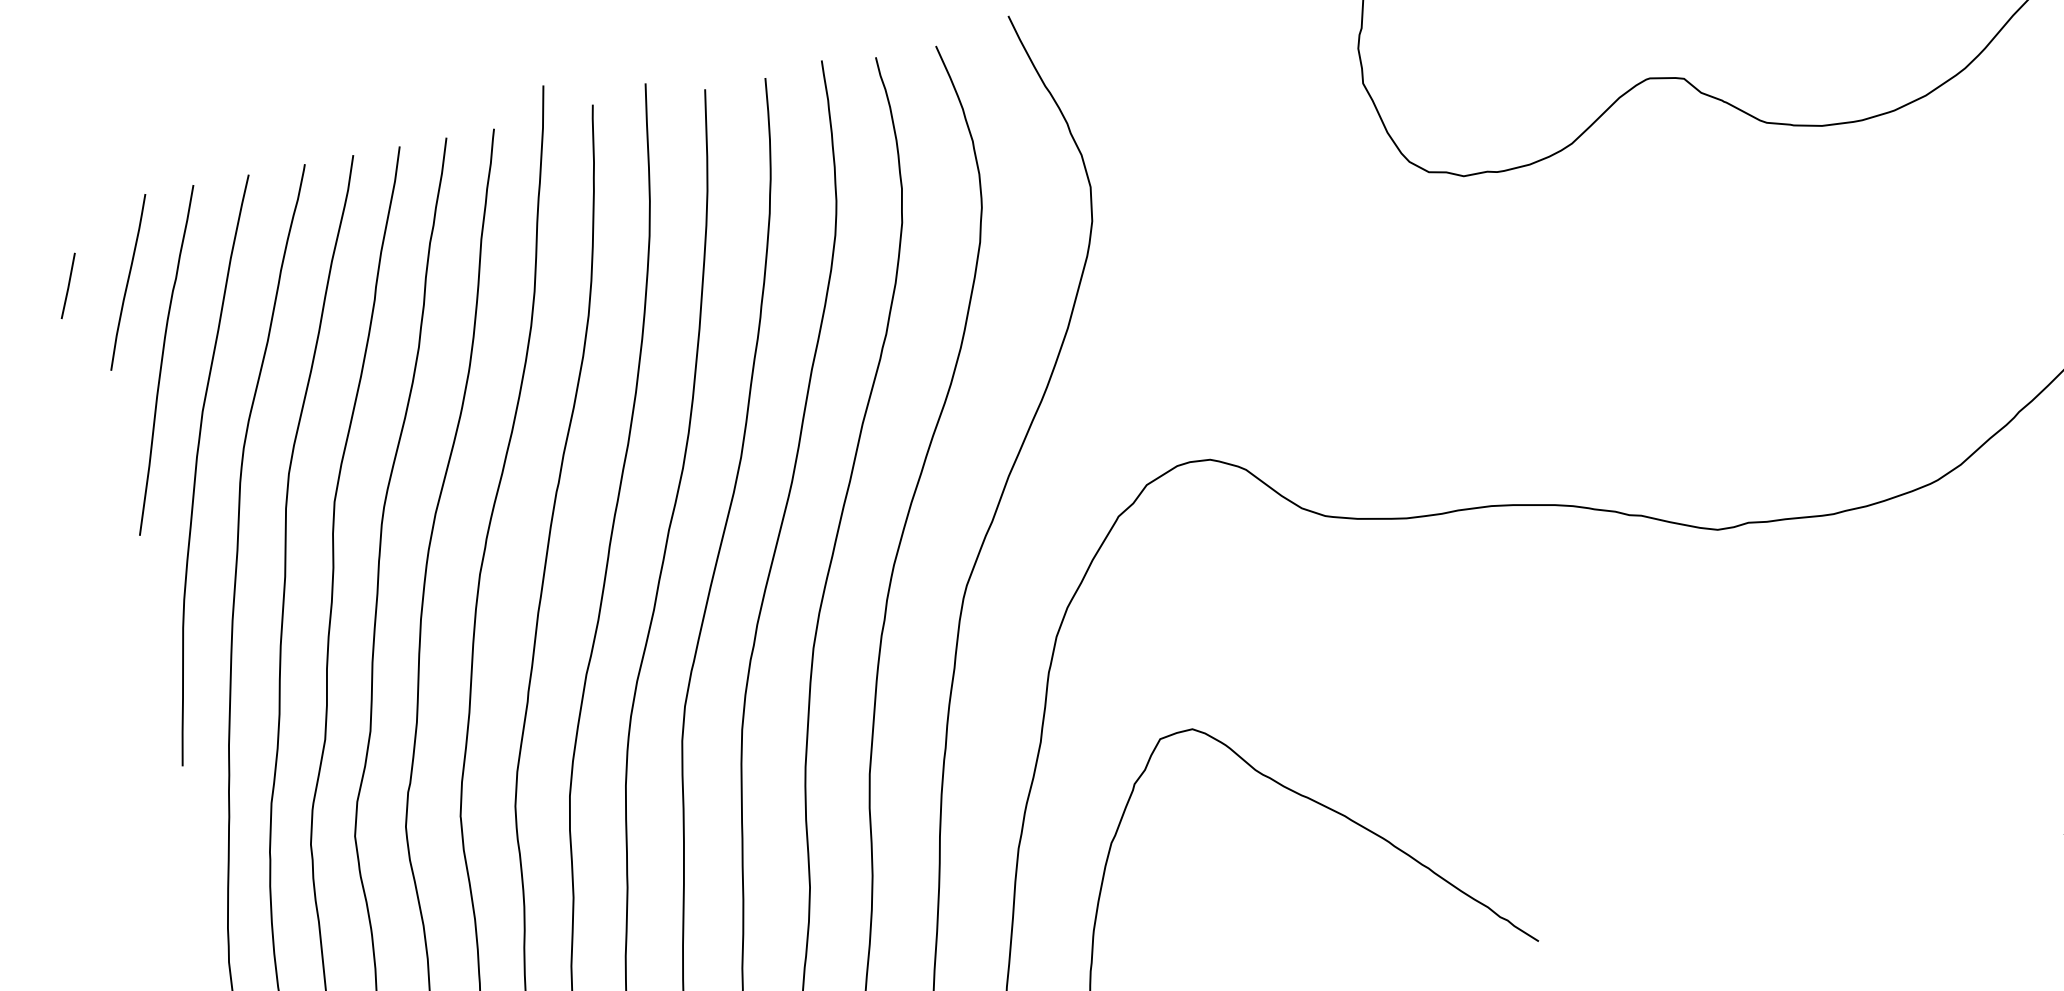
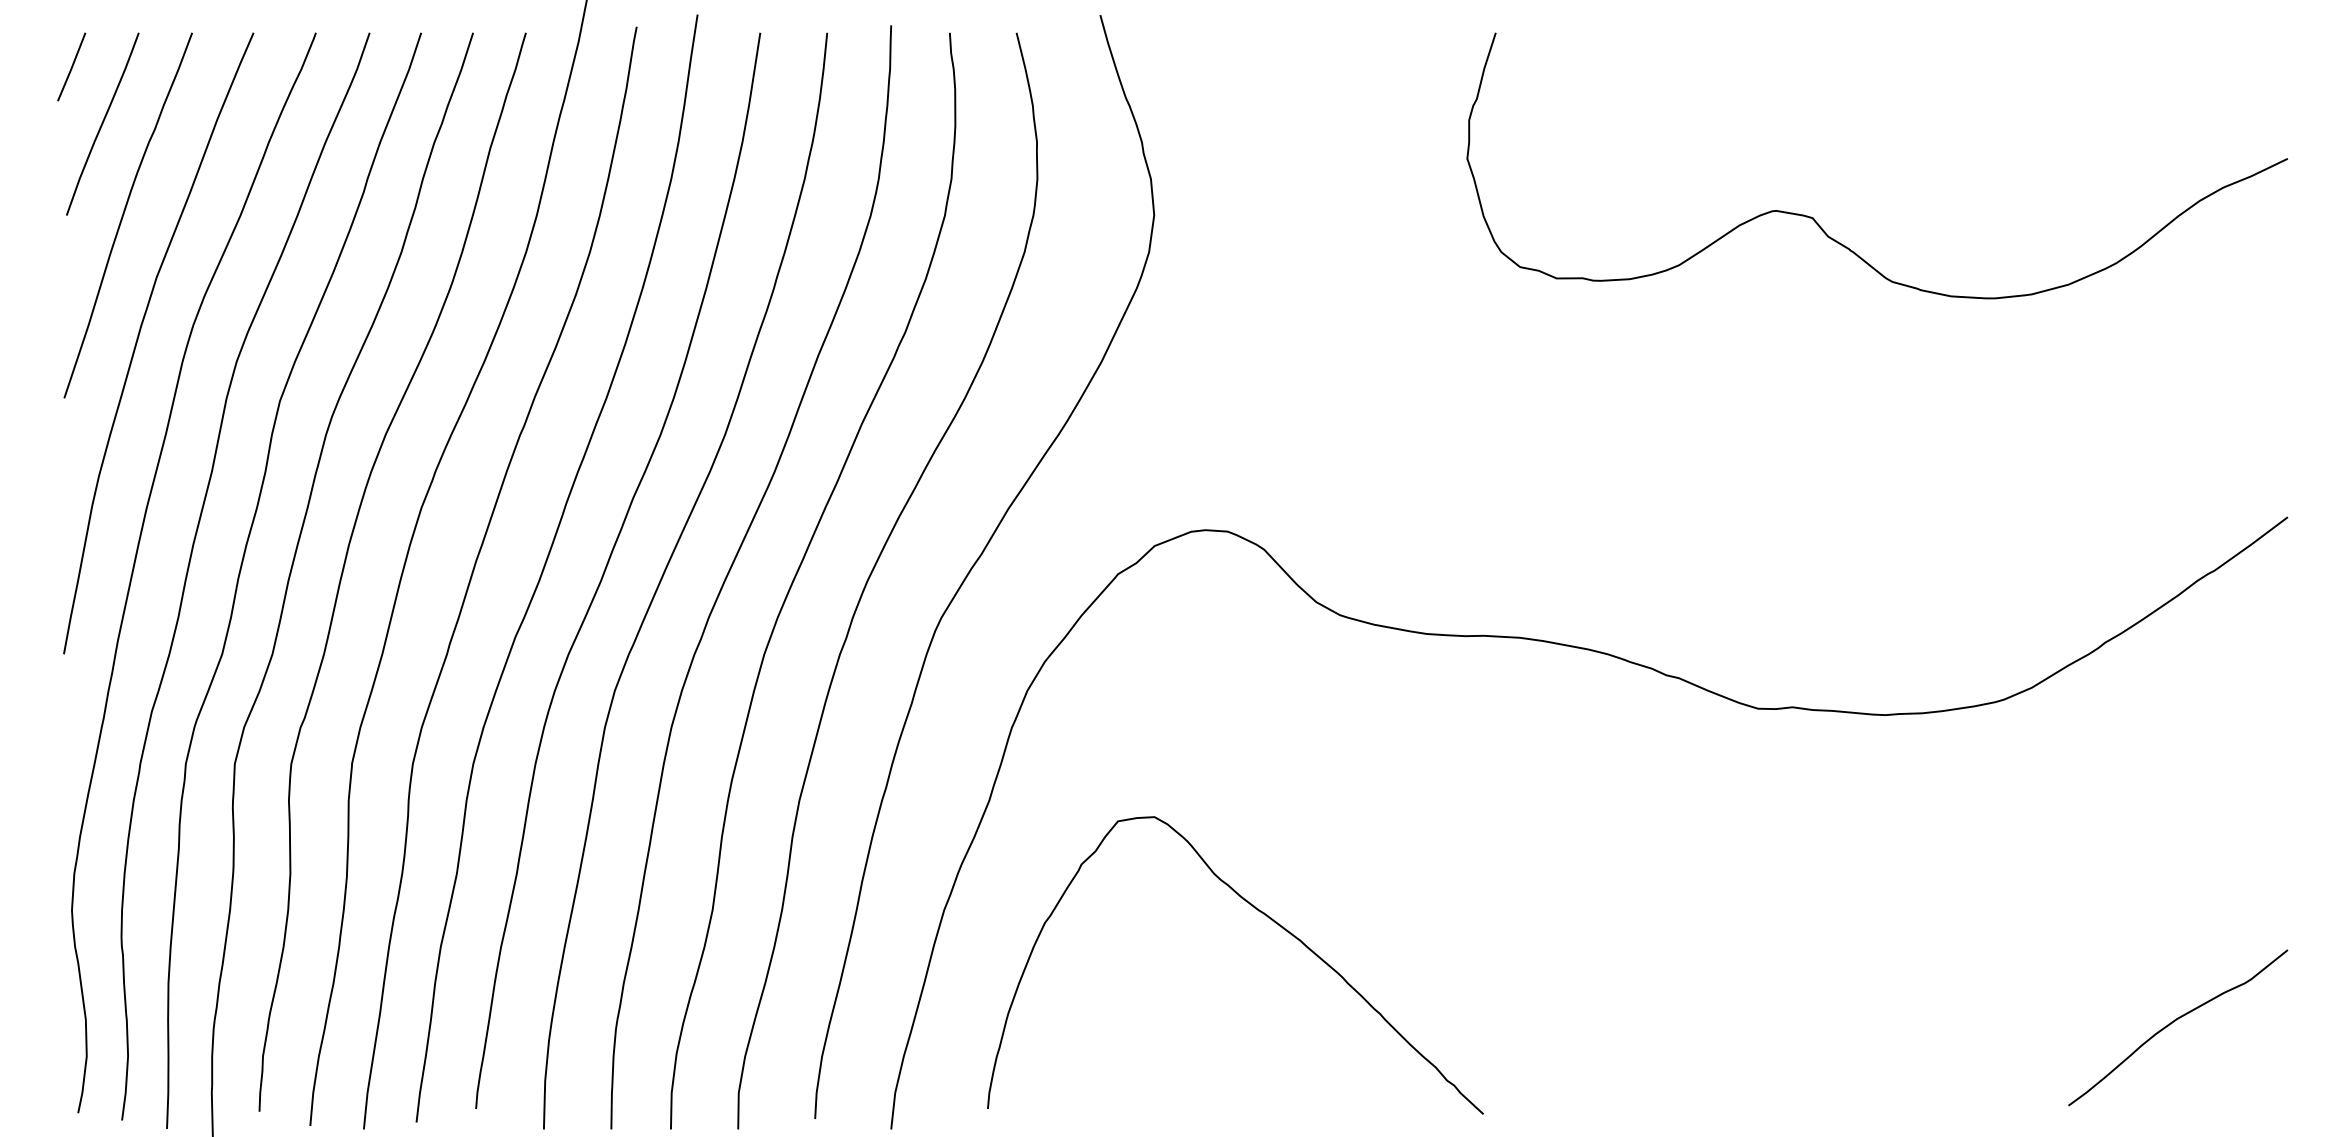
line: (68, 285) -> (71, 66), moved

